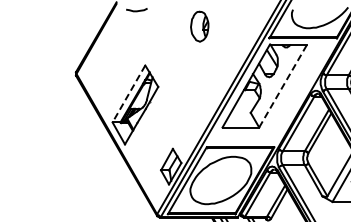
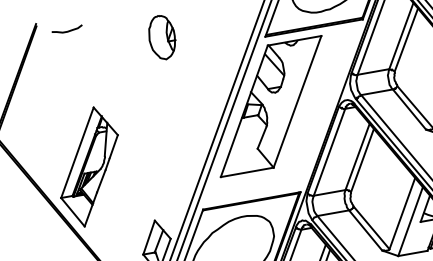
line: (283, 86) -> (298, 102), dashed -> solid
line: (128, 93) -> (76, 152), dashed -> solid

